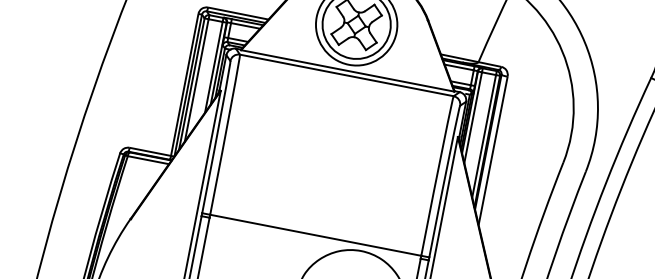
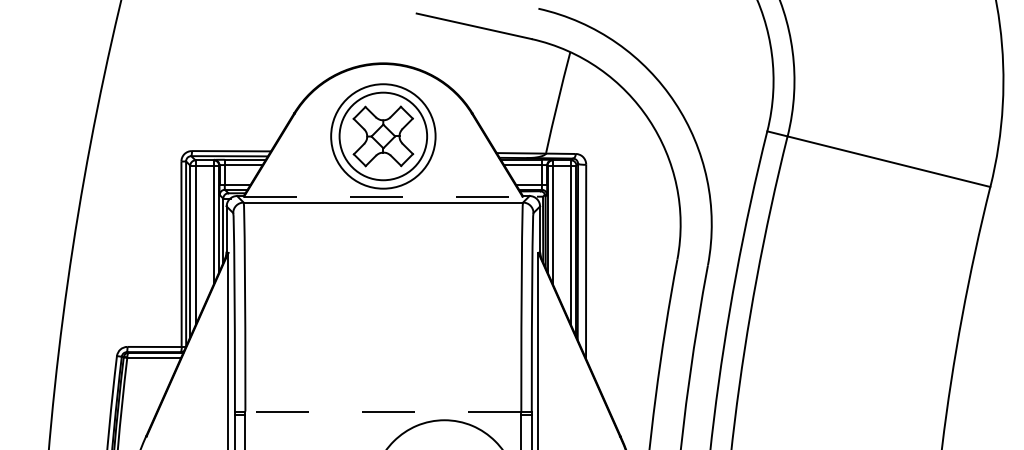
line: (347, 70) -> (383, 196), solid -> dashed
line: (315, 235) -> (383, 411), solid -> dashed

